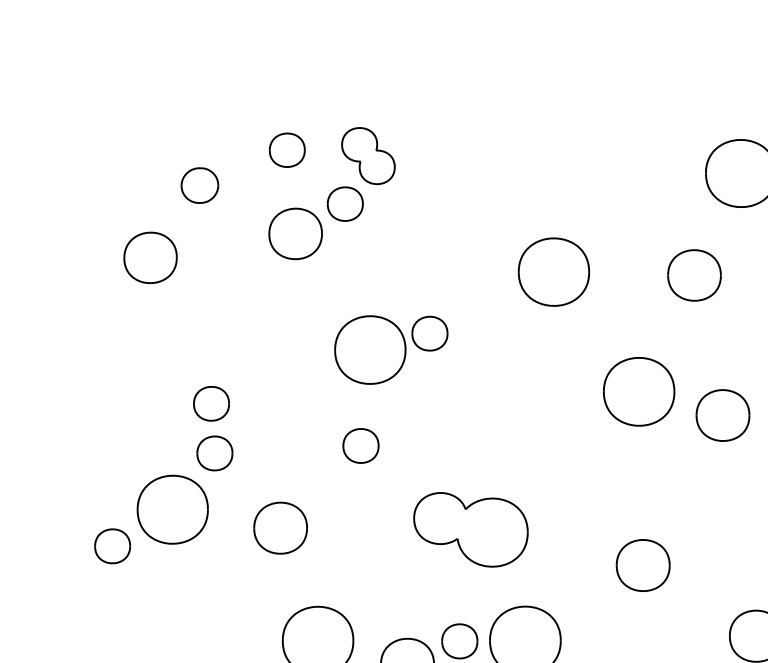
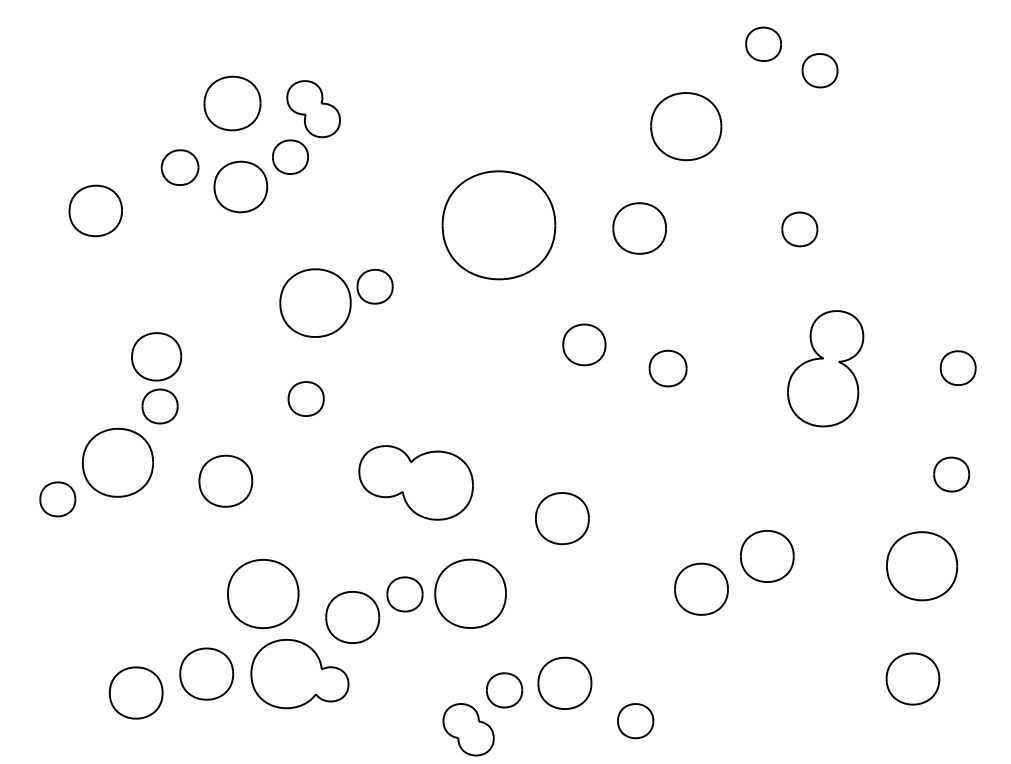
part: (287, 149) -> (232, 102), size x1.6
part: (199, 185) -> (179, 167), moved
part: (554, 271) -> (499, 224), size x1.6
part: (639, 391) -> (584, 344), size x0.6
part: (211, 403) -> (156, 356), size x1.4
part: (722, 415) -> (667, 368), size x0.7
part: (643, 565) -> (562, 518), moved

